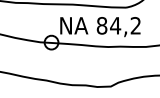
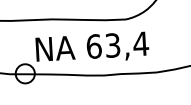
text: (118, 25) -> (116, 44), 84,2 -> 63,4

